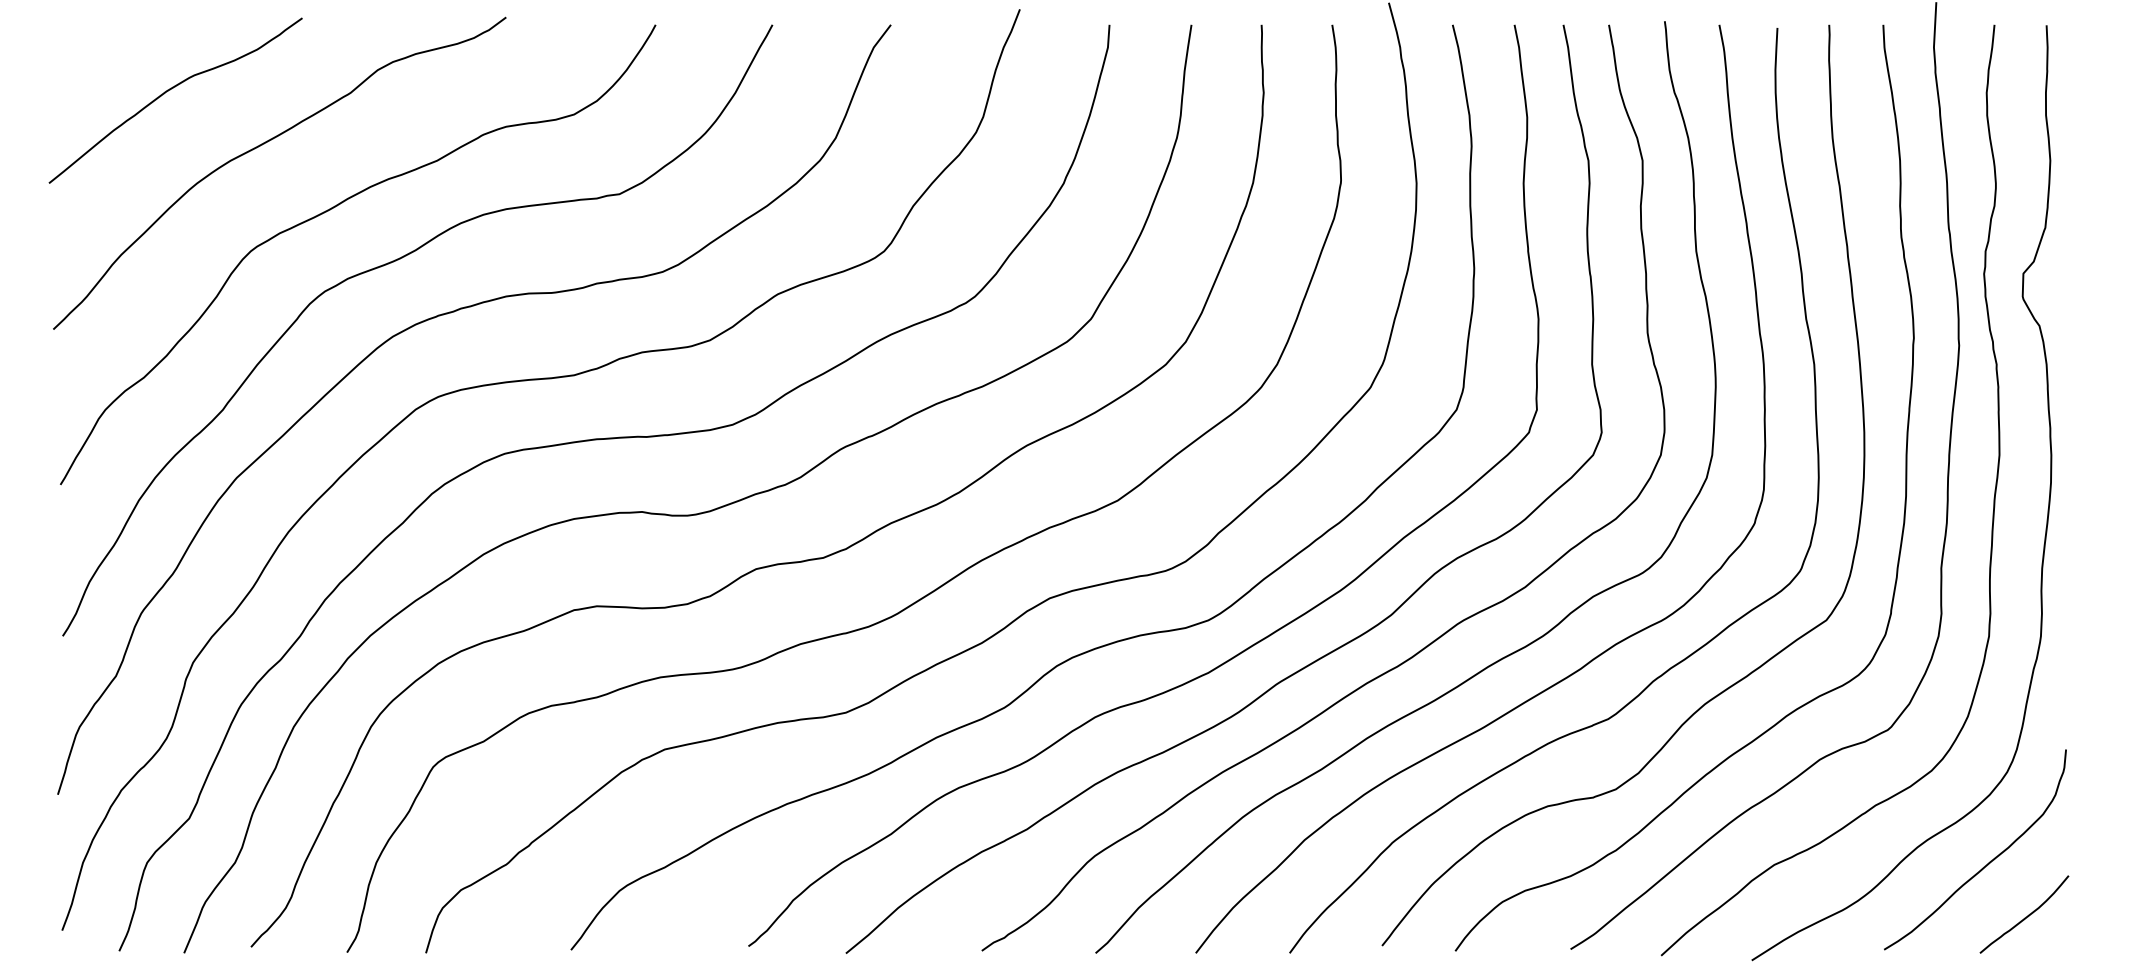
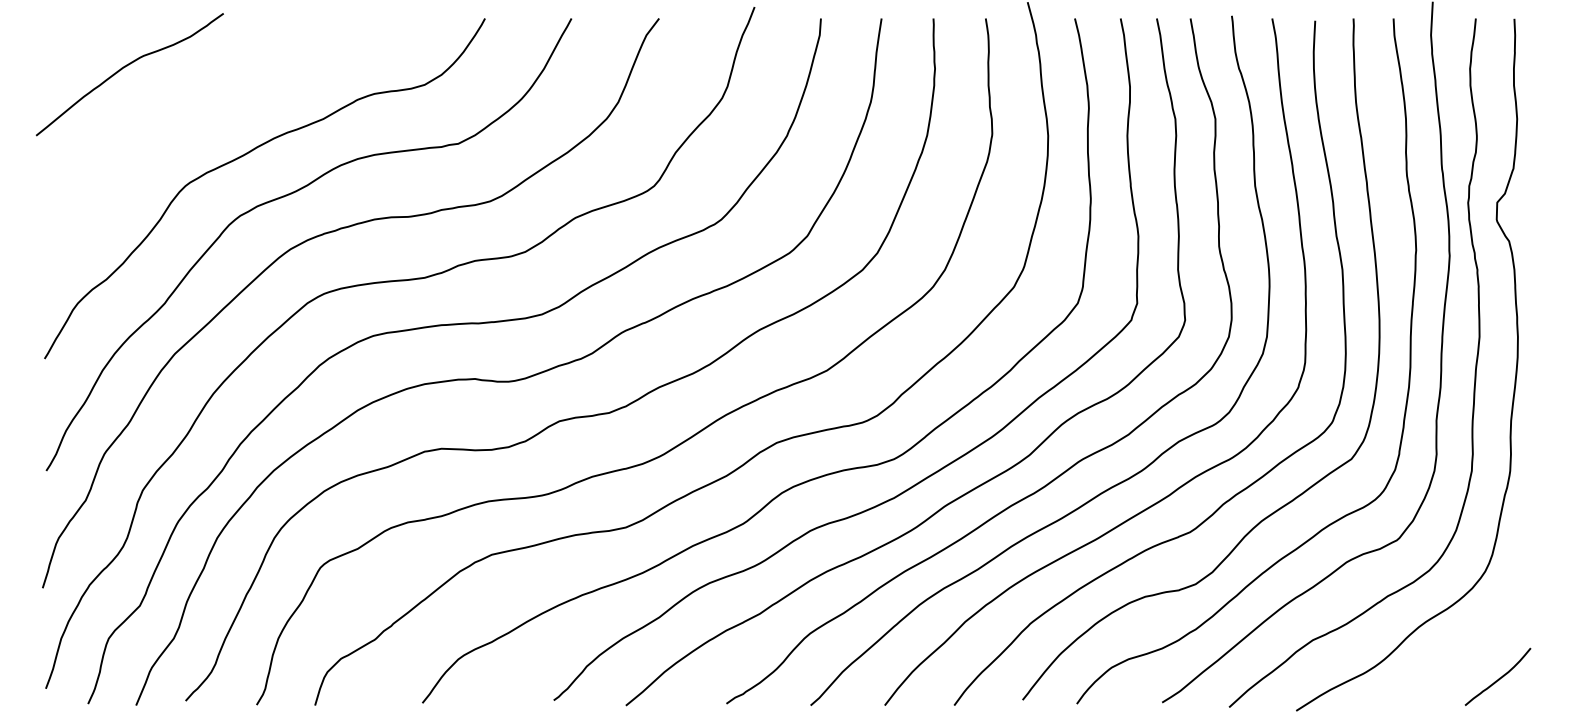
curve: (264, 145) -> (195, 107), removed
curve: (1987, 862) -> (1470, 638), removed

